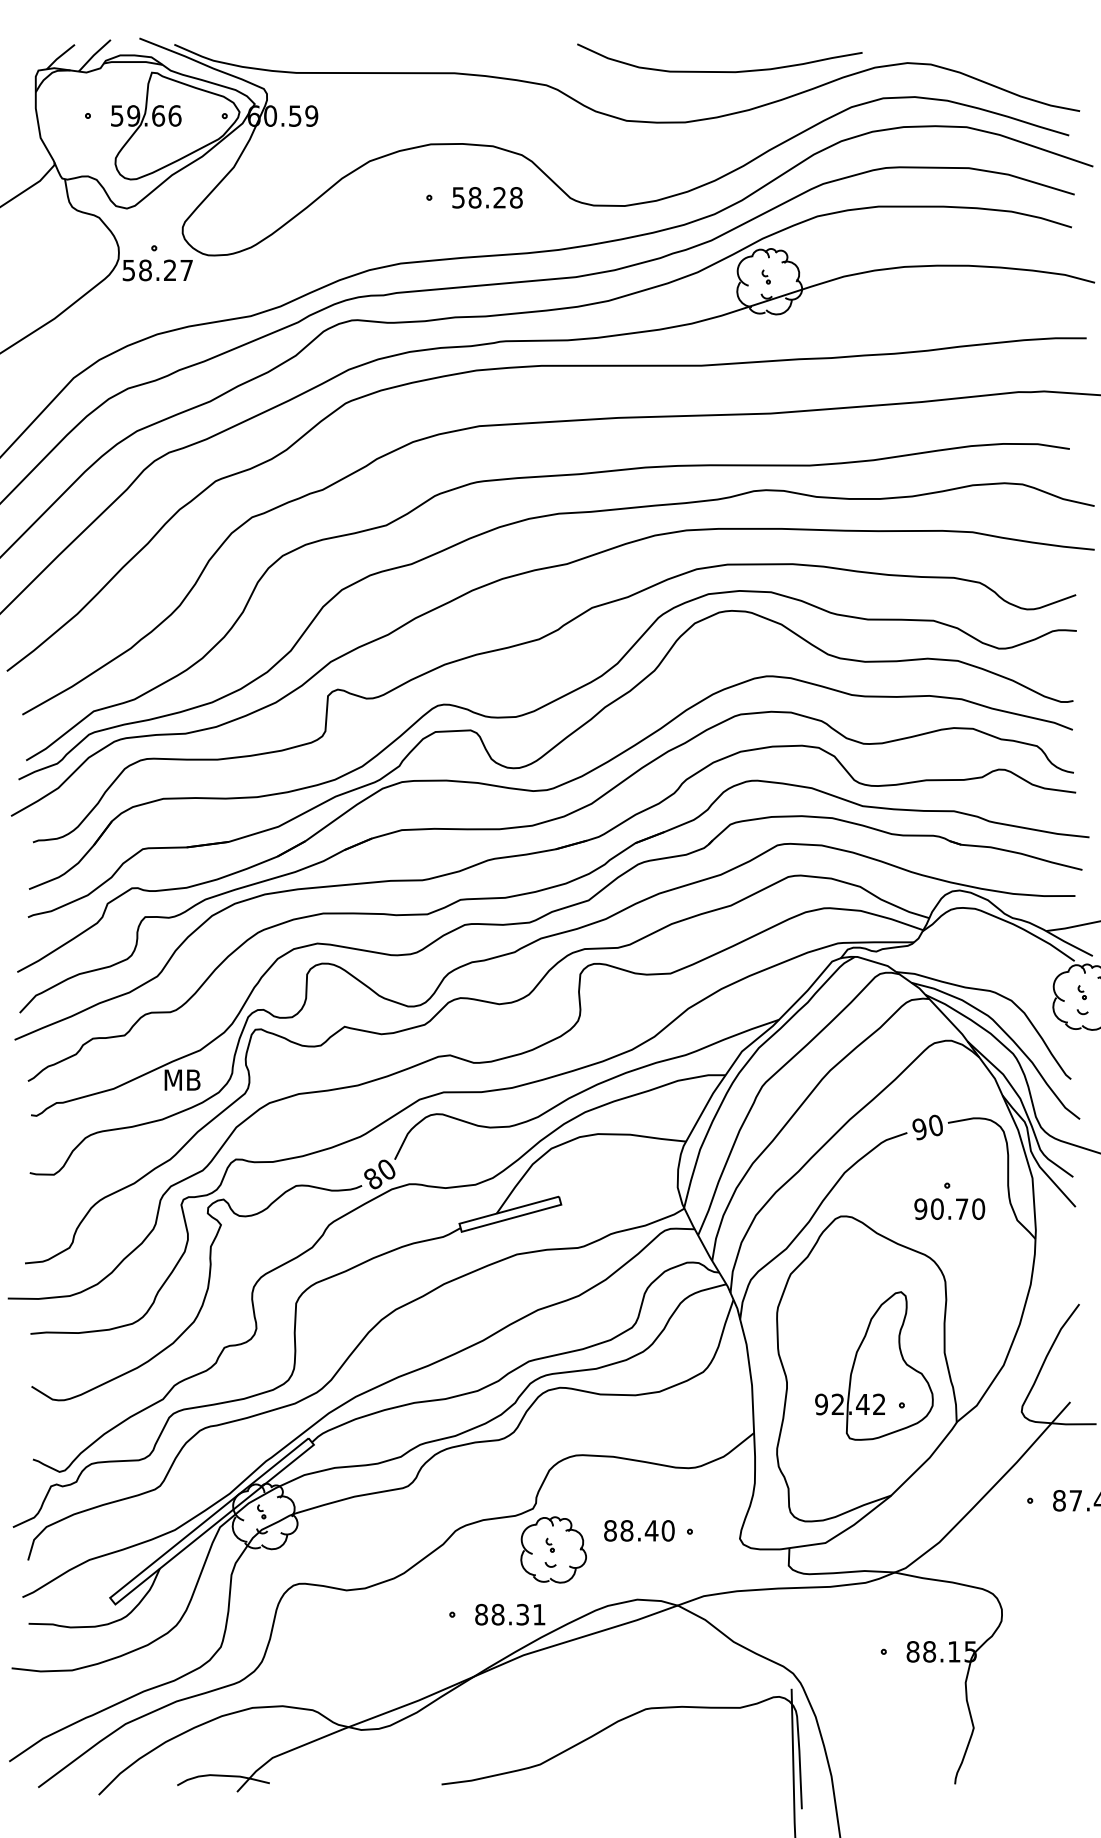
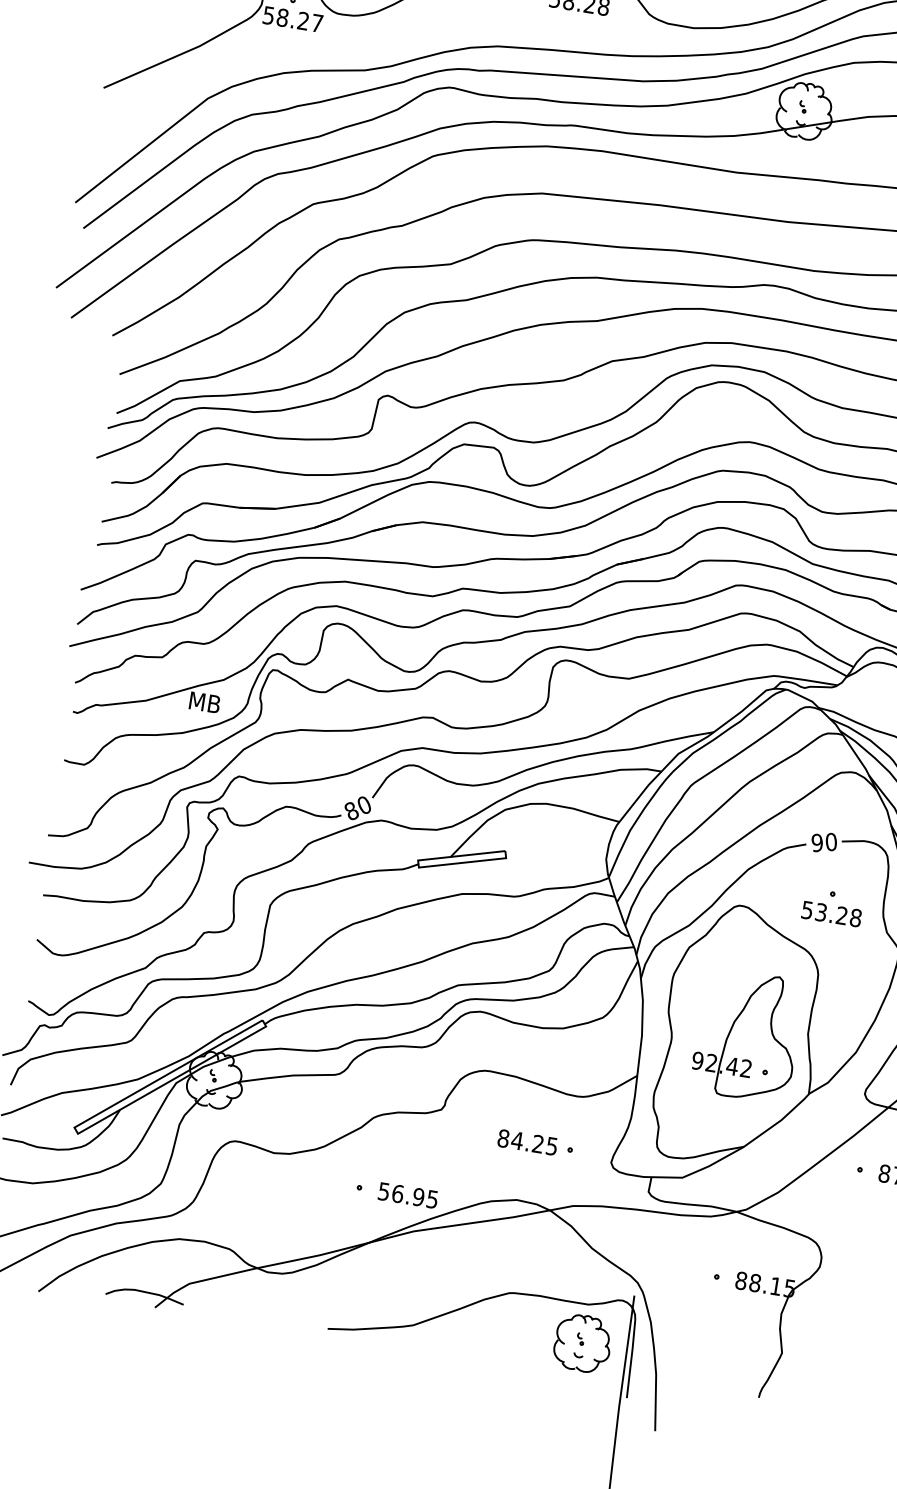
text: (949, 1208) -> (831, 913), 90.70 -> 53.28
text: (647, 1530) -> (534, 1143), 88.40 -> 84.25
part: (553, 1549) -> (582, 1343), moved
text: (510, 1614) -> (408, 1195), 88.31 -> 56.95

